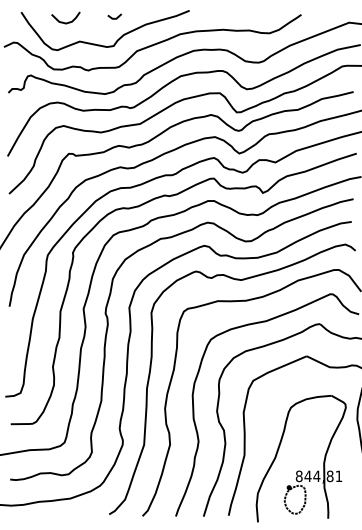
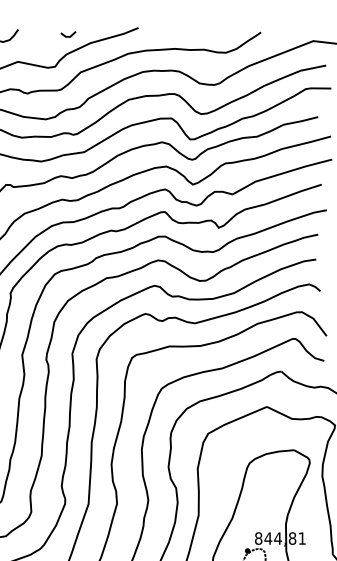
line: (114, 17) -> (68, 35), moved

